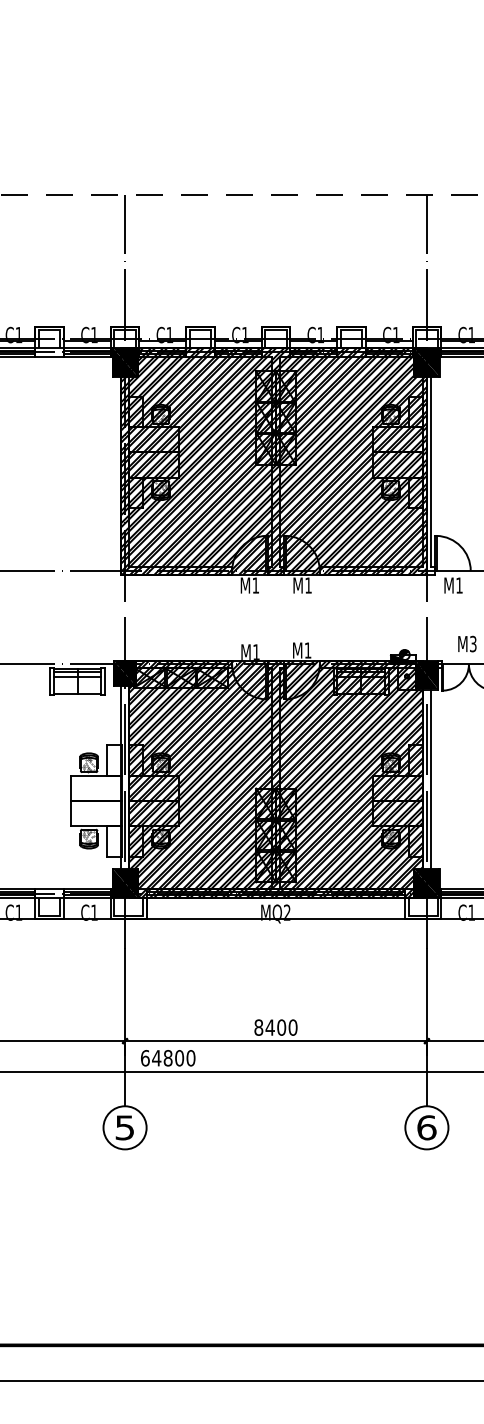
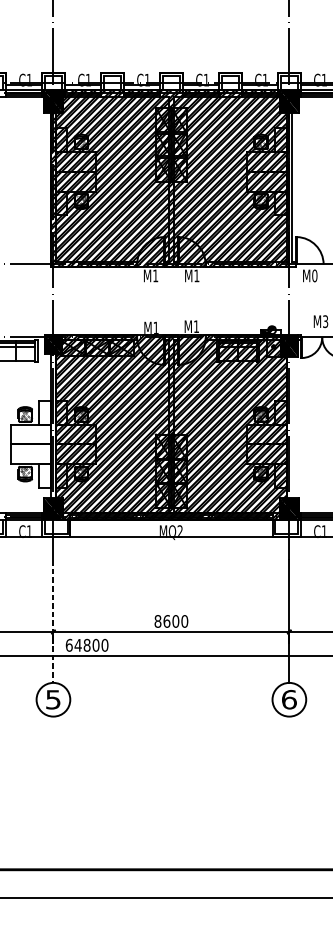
text: (459, 585) -> (314, 275), M1 -> M0
line: (430, 779) -> (292, 427), removed
text: (269, 1027) -> (166, 621), 8400 -> 8600
line: (125, 1028) -> (53, 622), solid -> dashed

